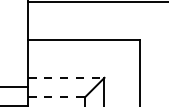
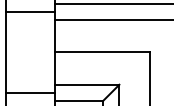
line: (66, 77) -> (87, 84), dashed -> solid
line: (57, 96) -> (79, 100), dashed -> solid

